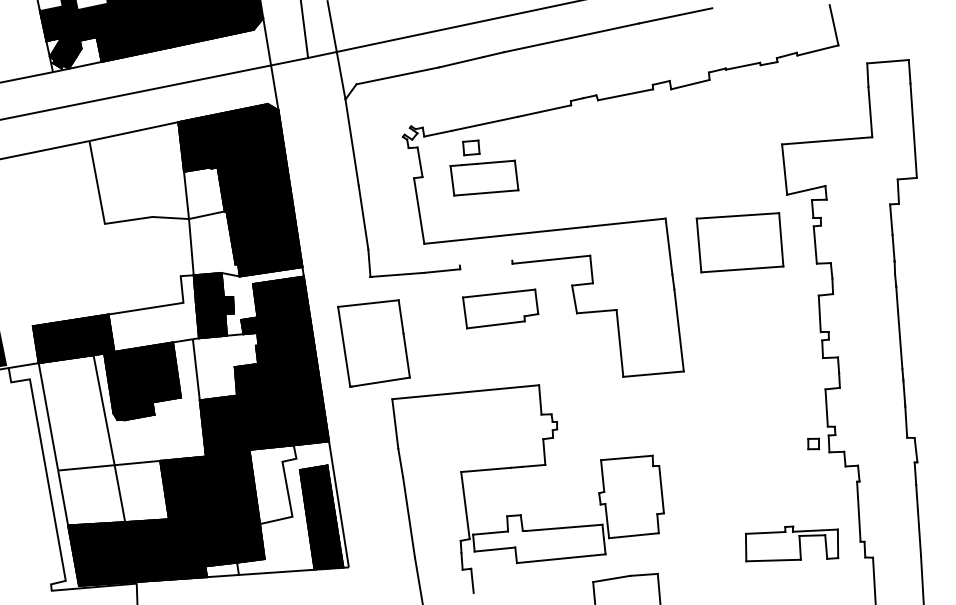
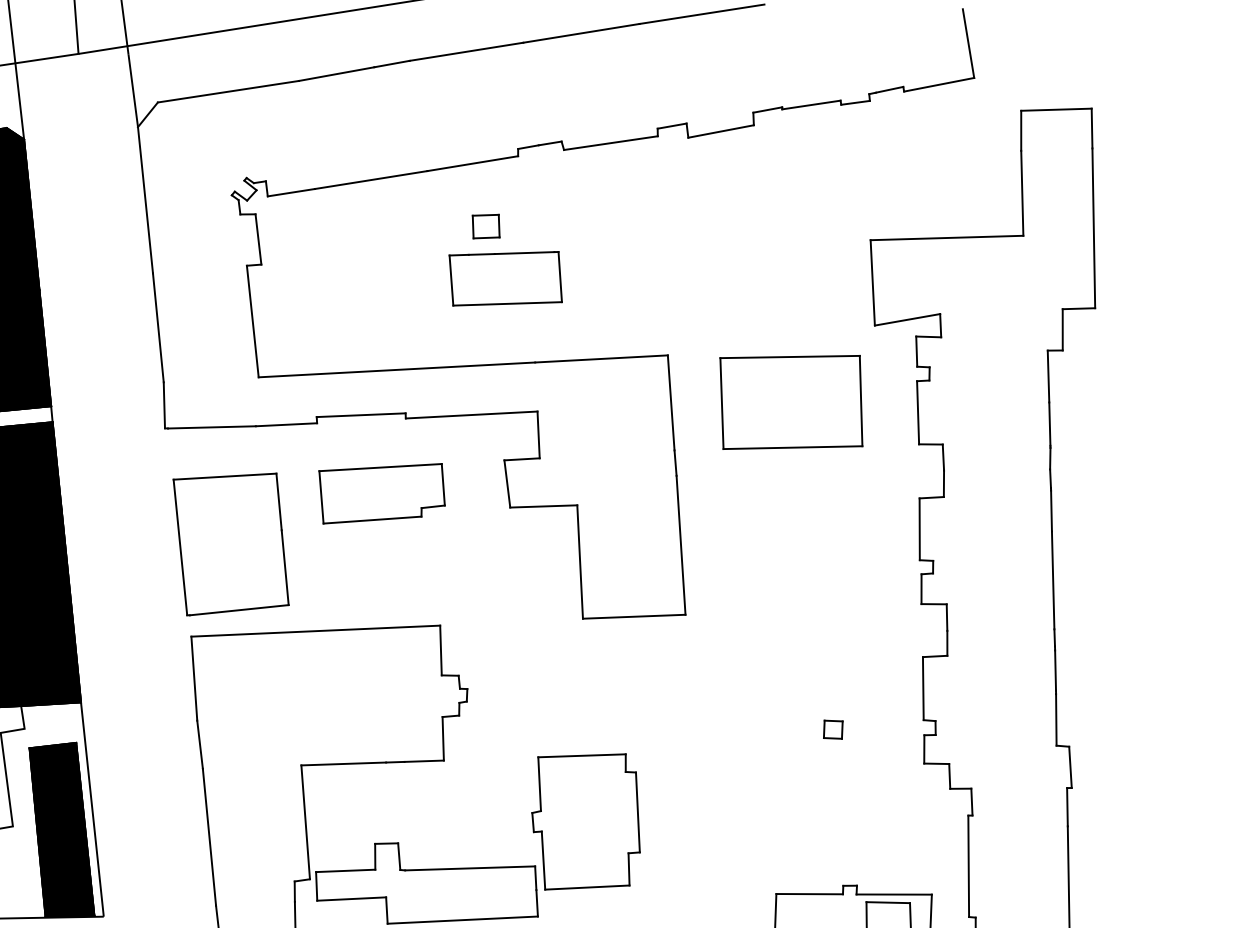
part: (484, 167) -> (506, 260), moved
line: (485, 262) -> (360, 414), added
part: (373, 343) -> (230, 544), moved
part: (813, 443) -> (833, 728), moved

